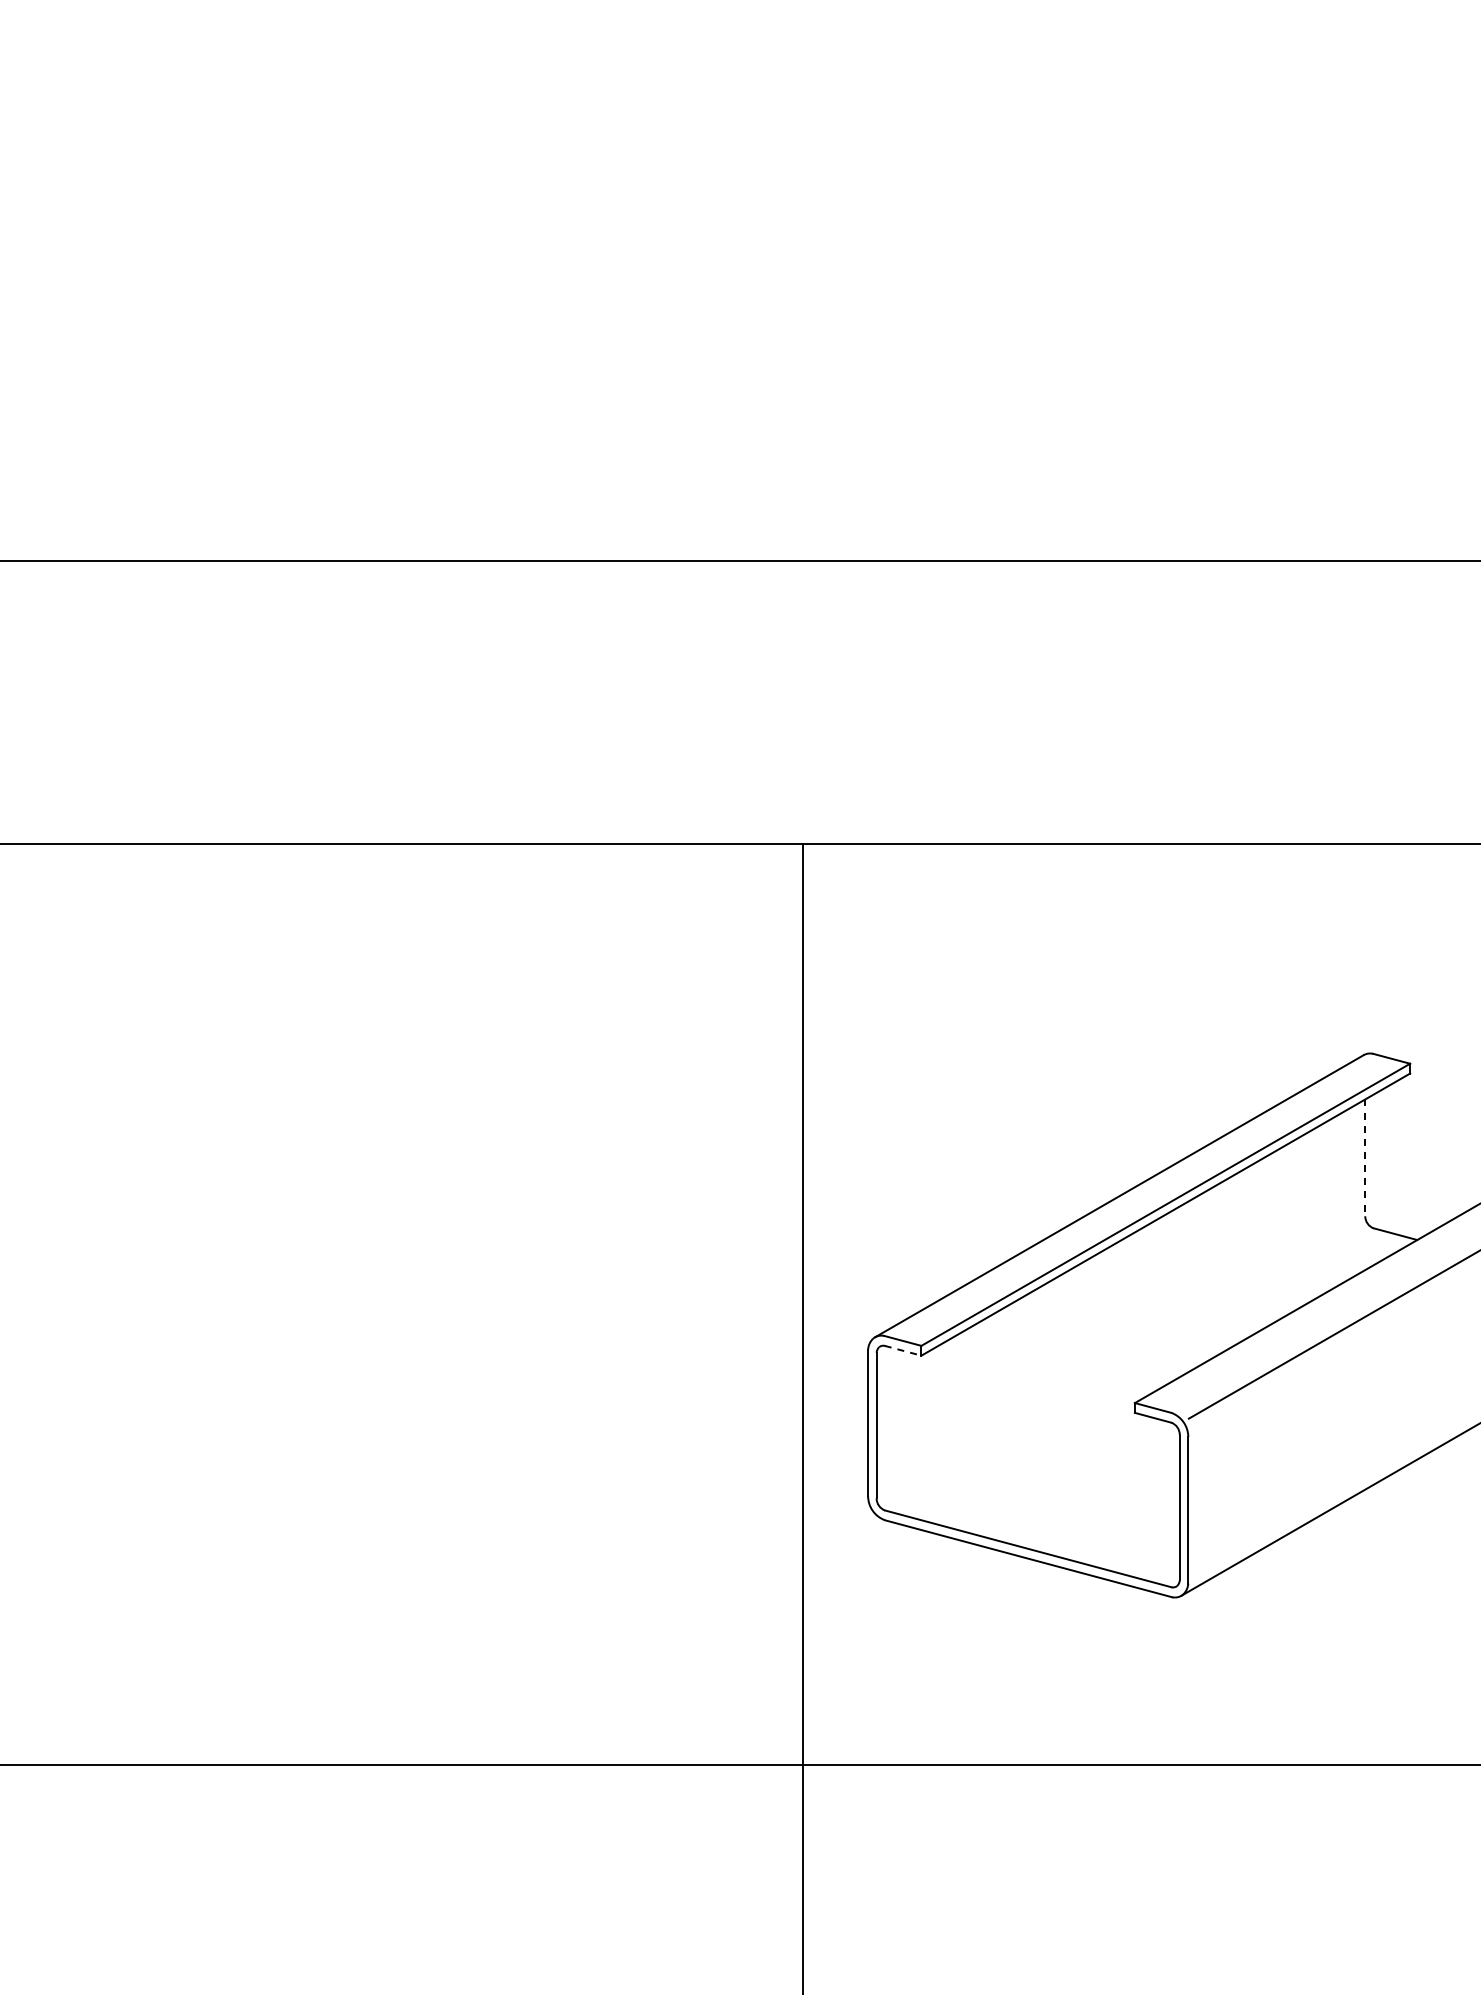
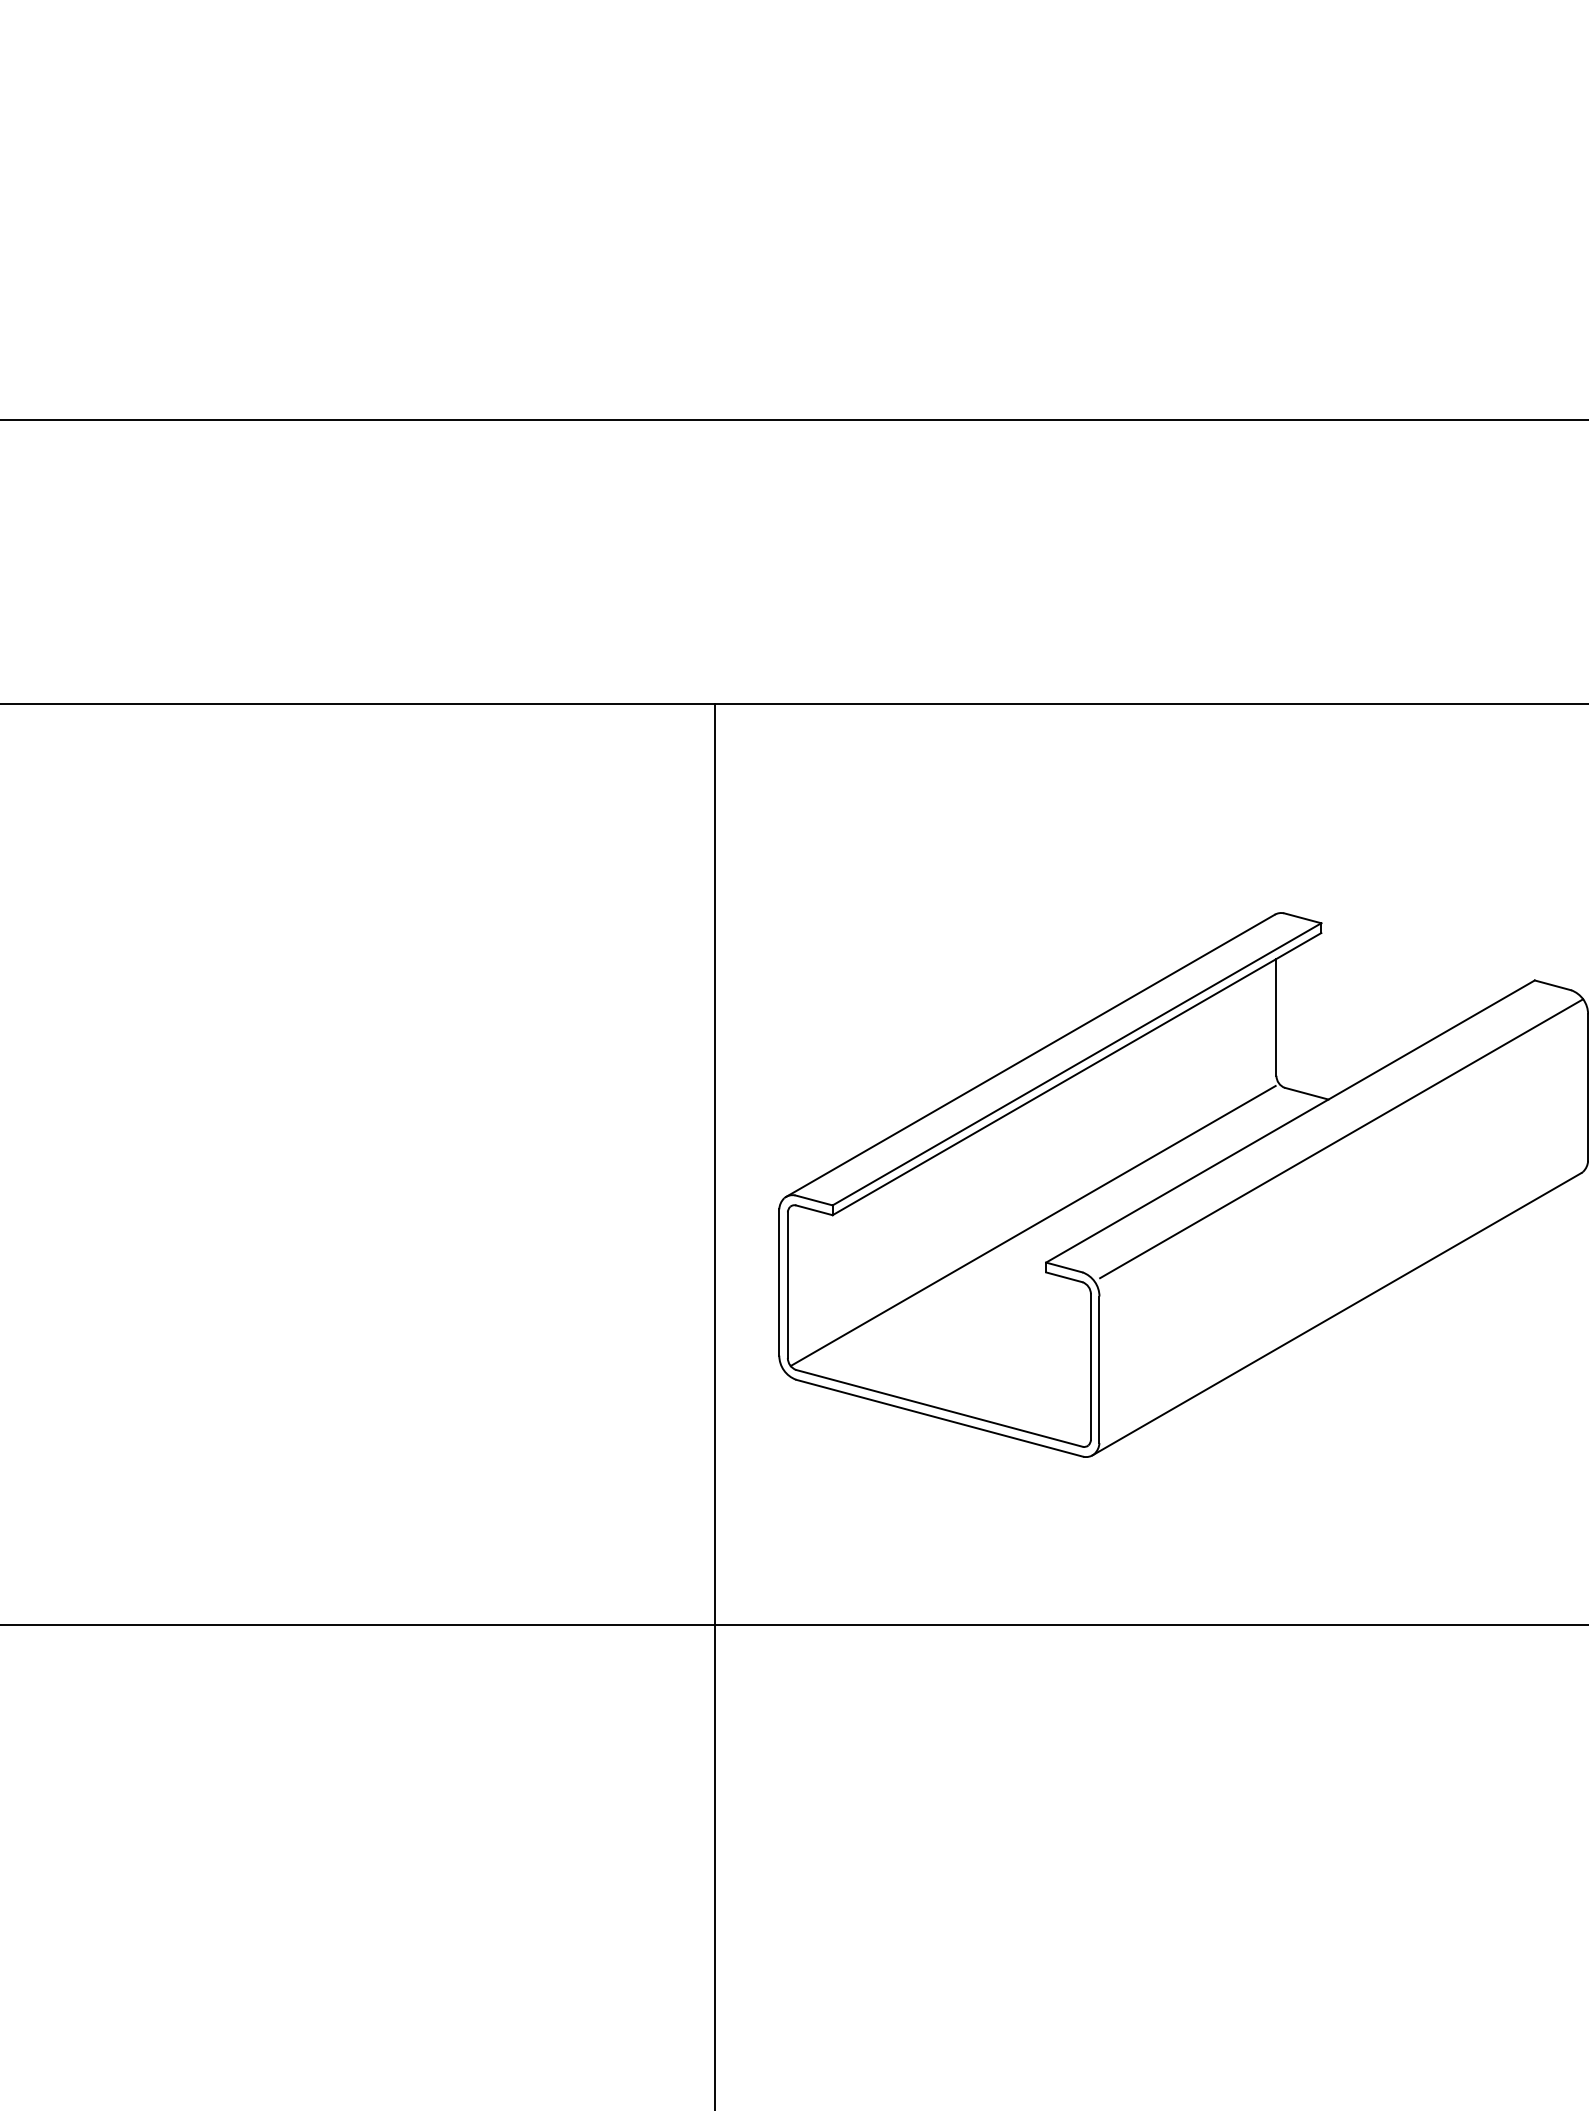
line: (1365, 1157) -> (1276, 1017), dashed -> solid
line: (903, 1350) -> (814, 1210), dashed -> solid
line: (1121, 1365) -> (1032, 1225), added

